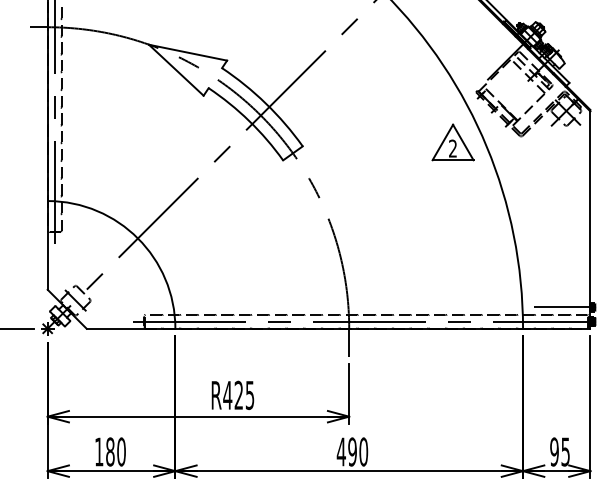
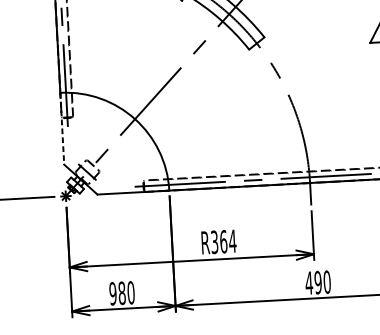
line: (47, 245) -> (62, 128), solid -> dashed
text: (238, 395) -> (223, 241), R425 -> R364
text: (98, 451) -> (112, 293), 180 -> 980

